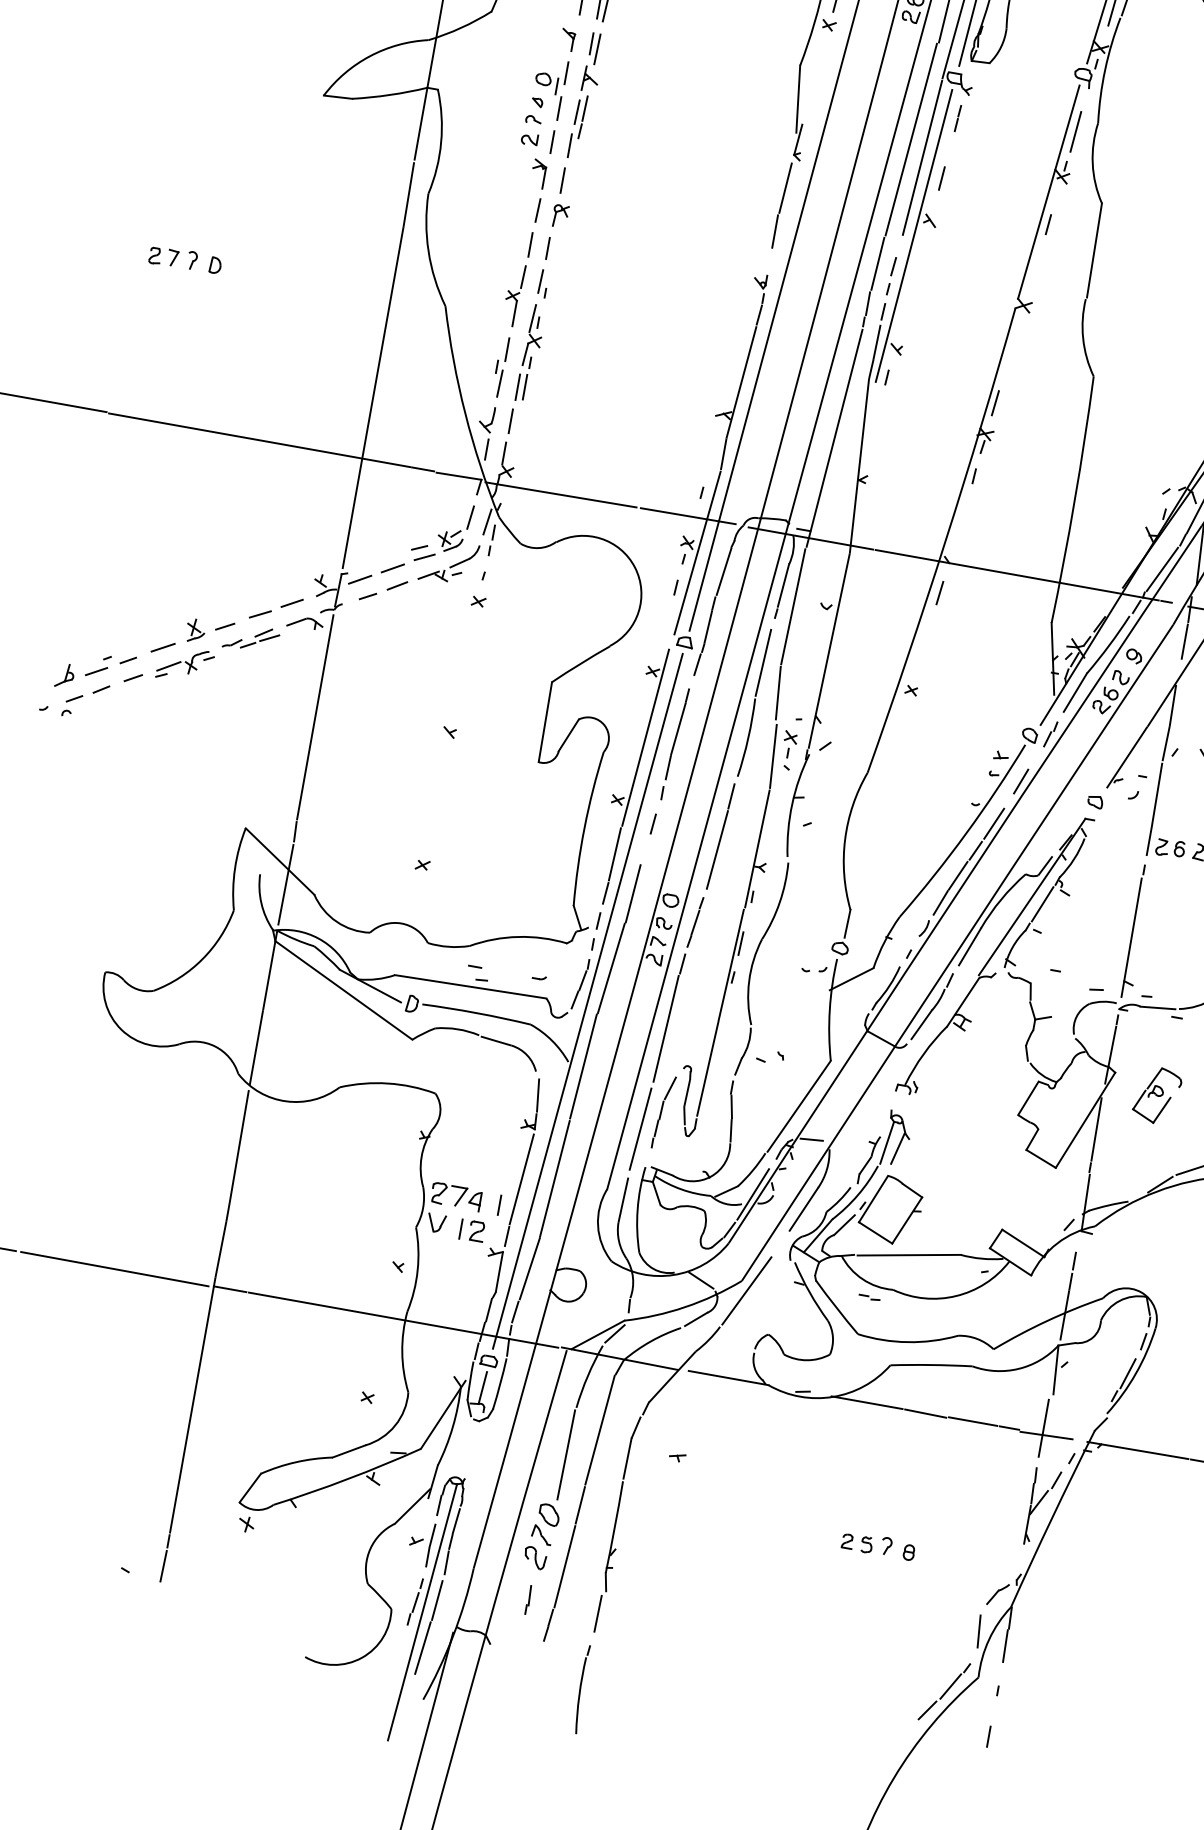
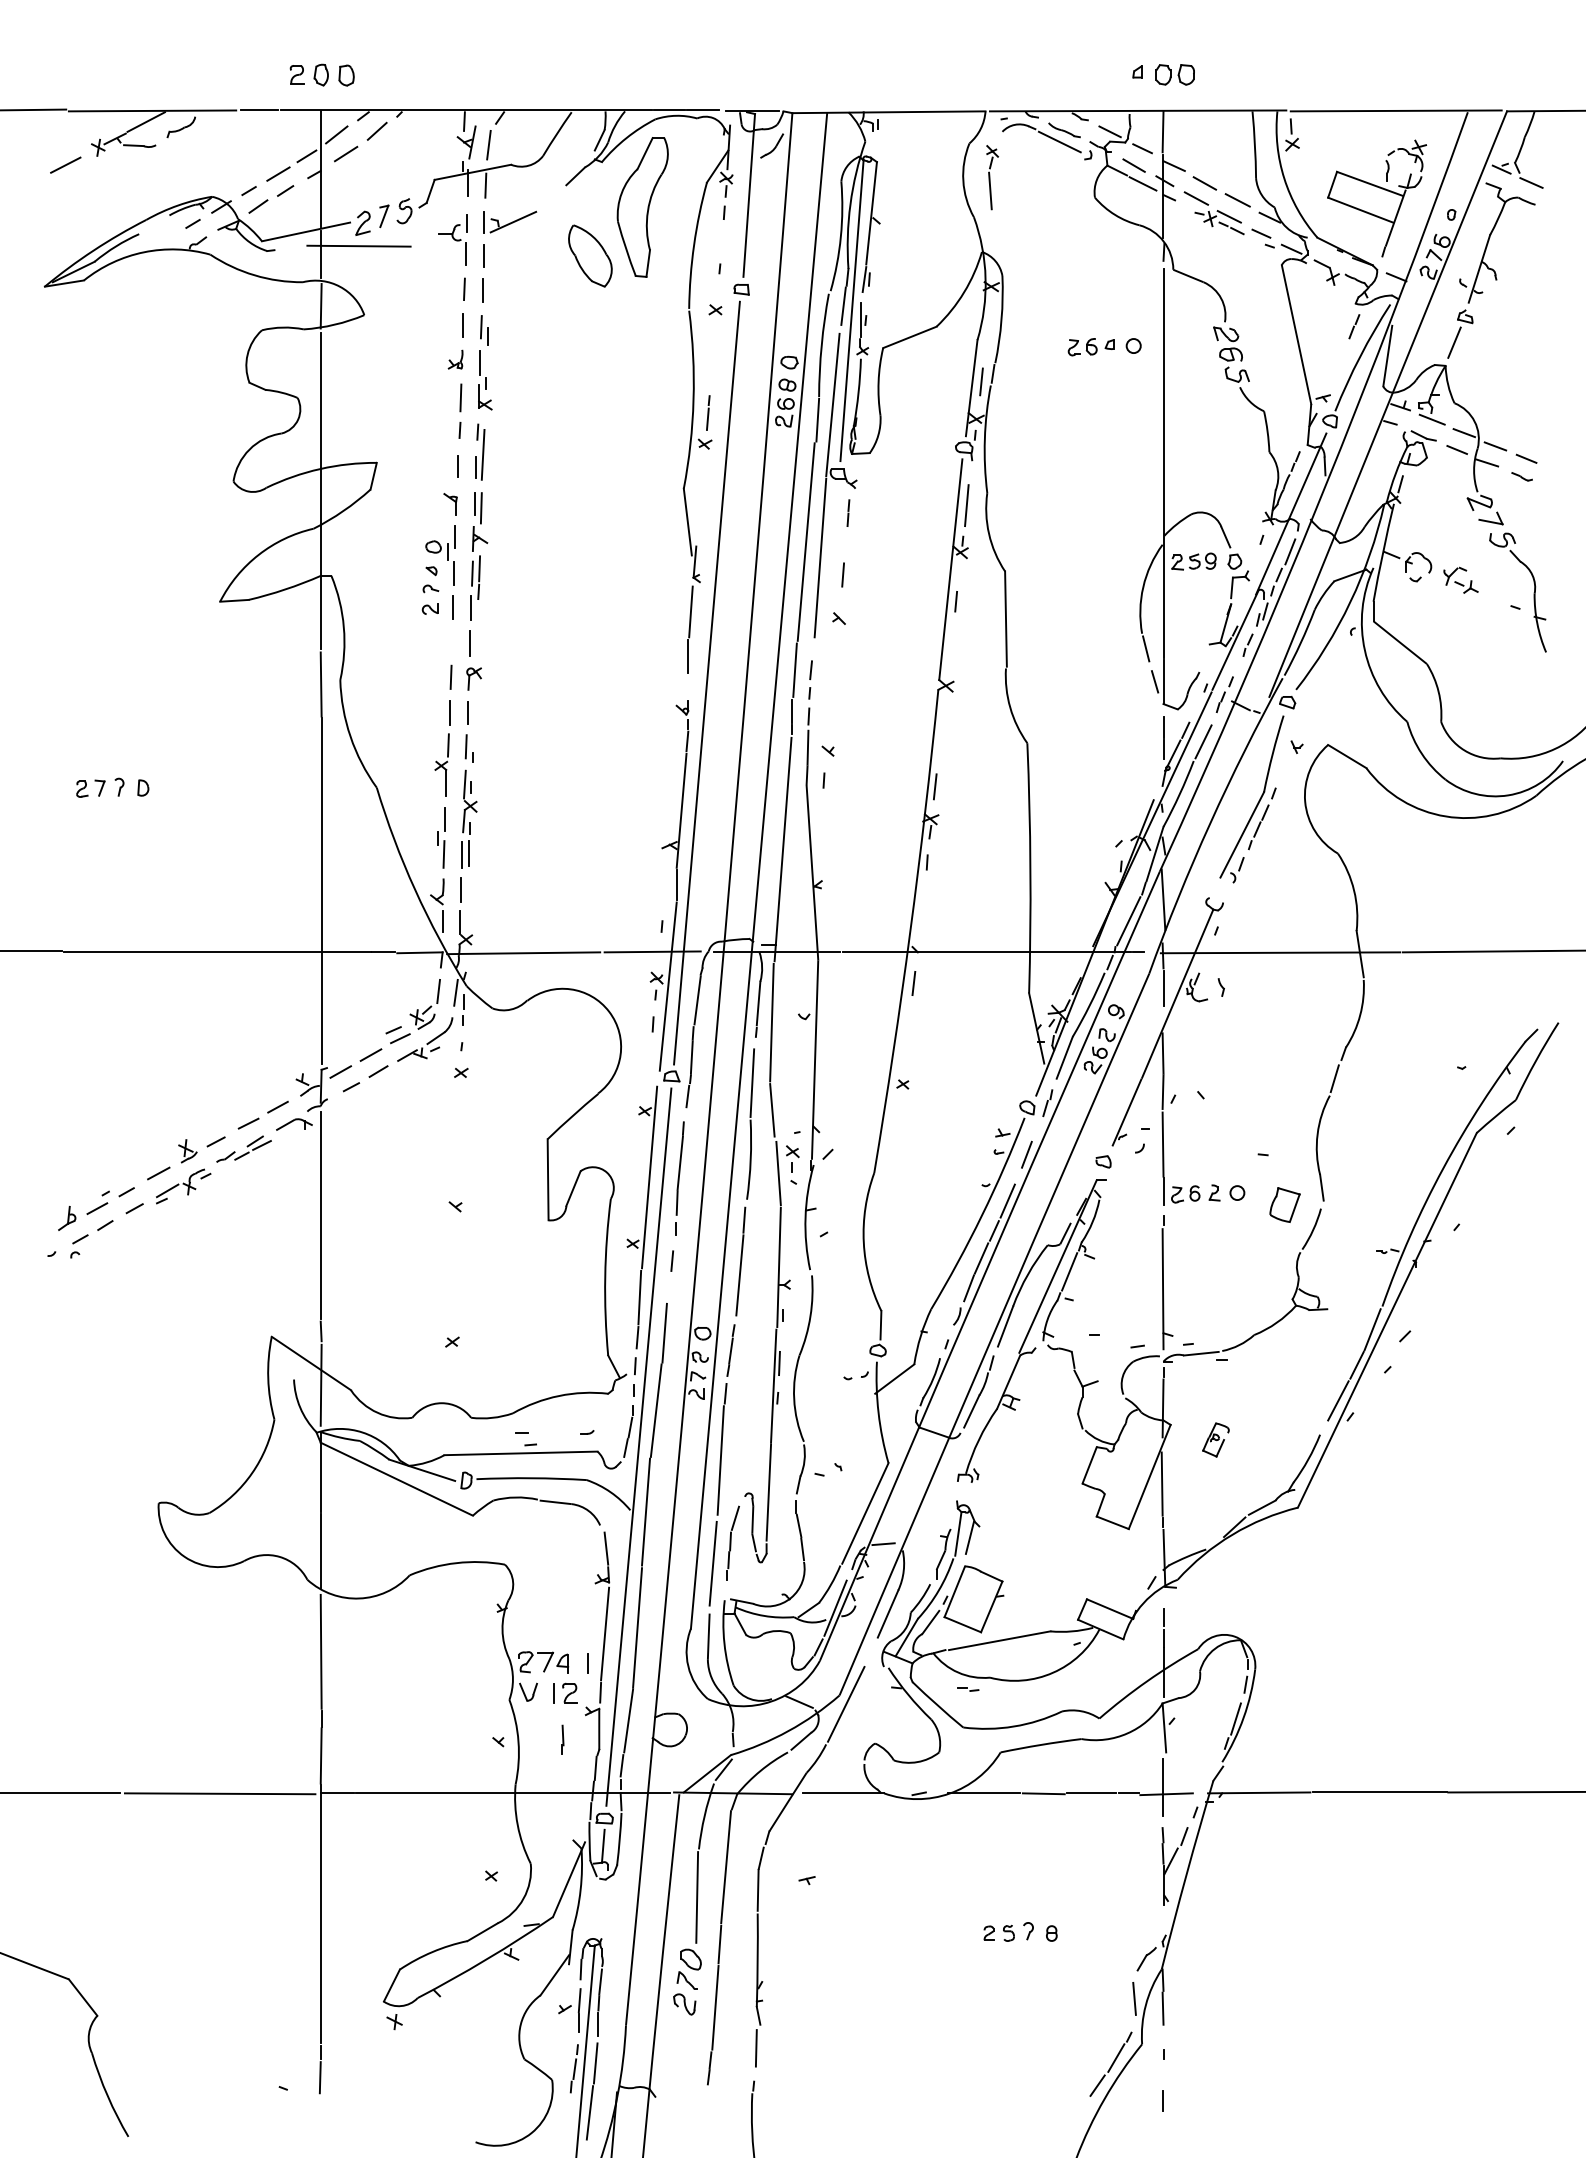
part: (538, 173) -> (445, 640), removed
line: (913, 235) -> (825, 636), removed
part: (1156, 1094) -> (1215, 1439), size x0.6
line: (528, 1599) -> (562, 1739), moved

